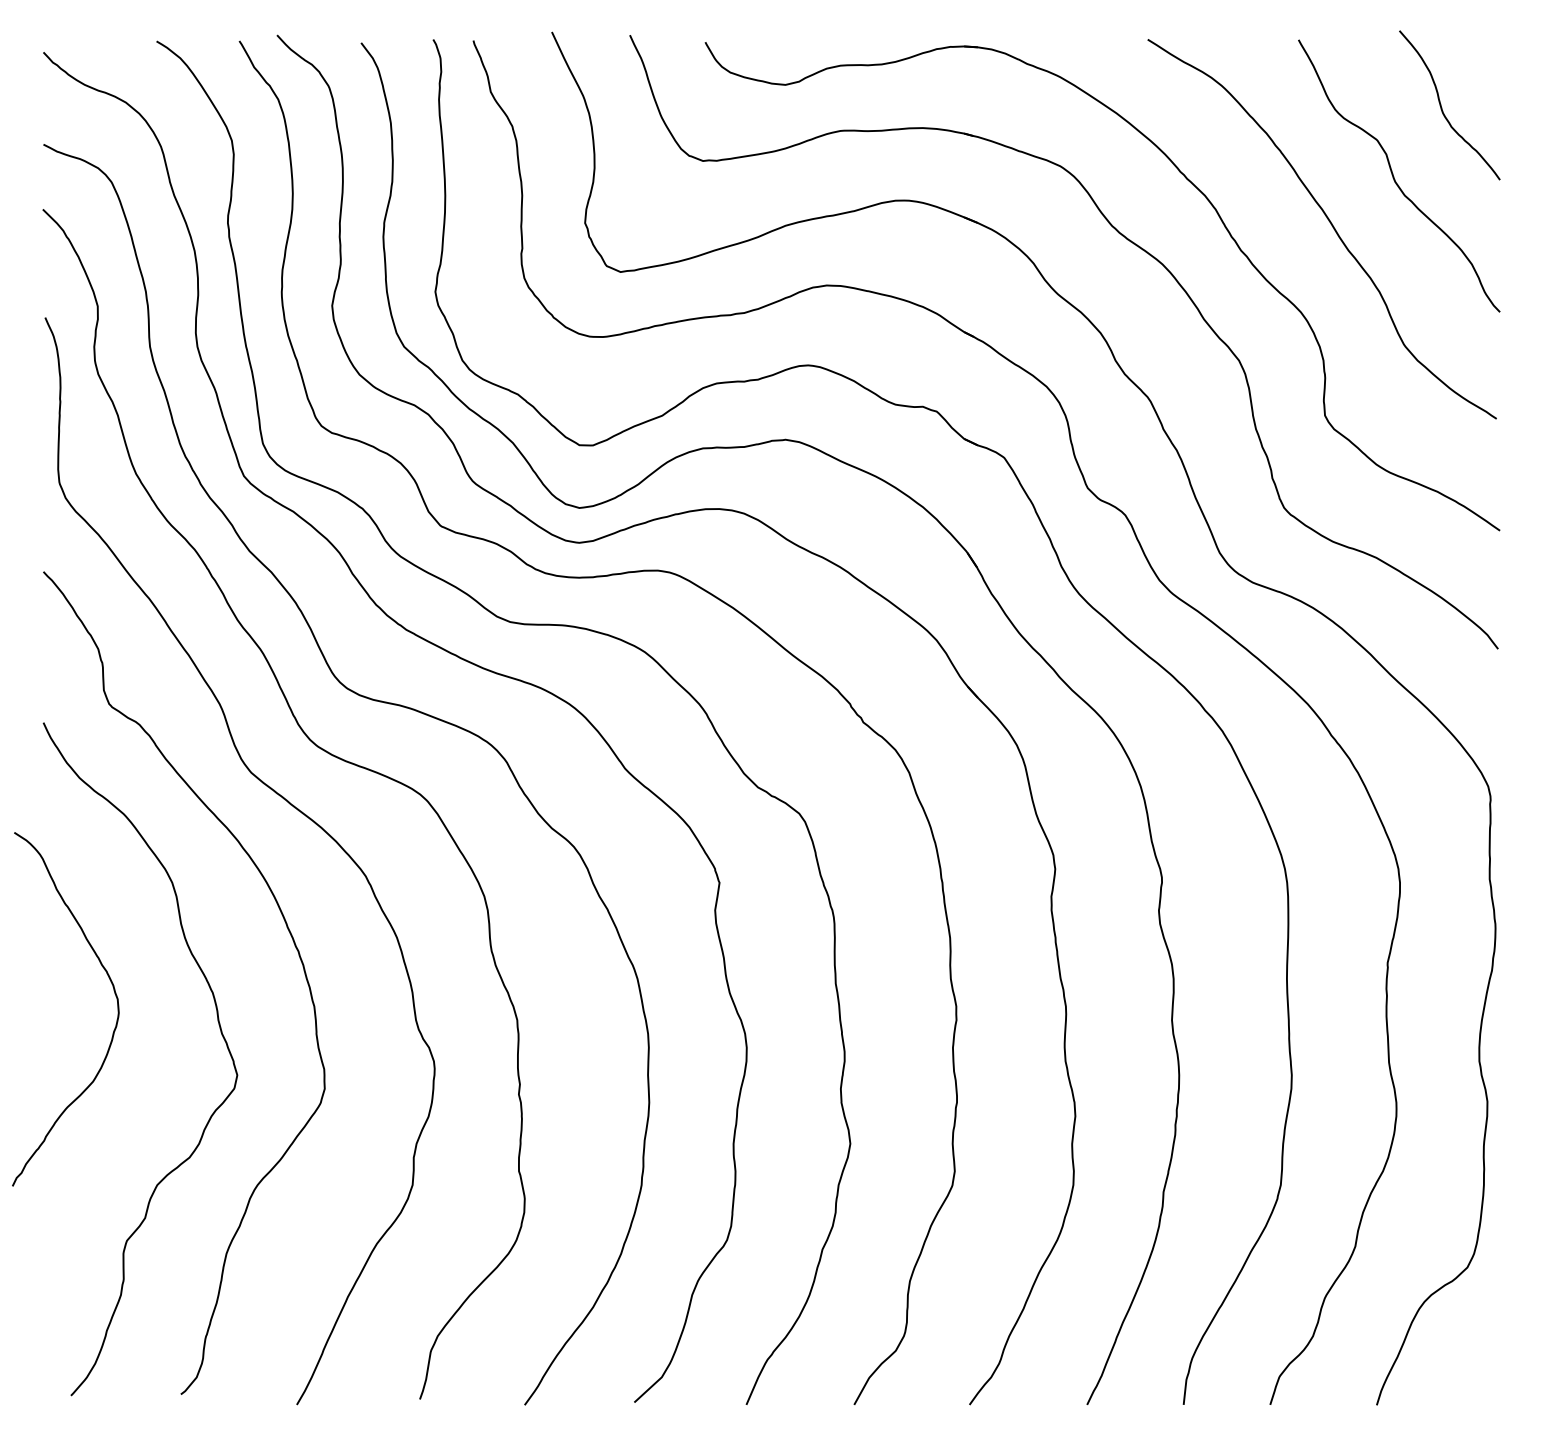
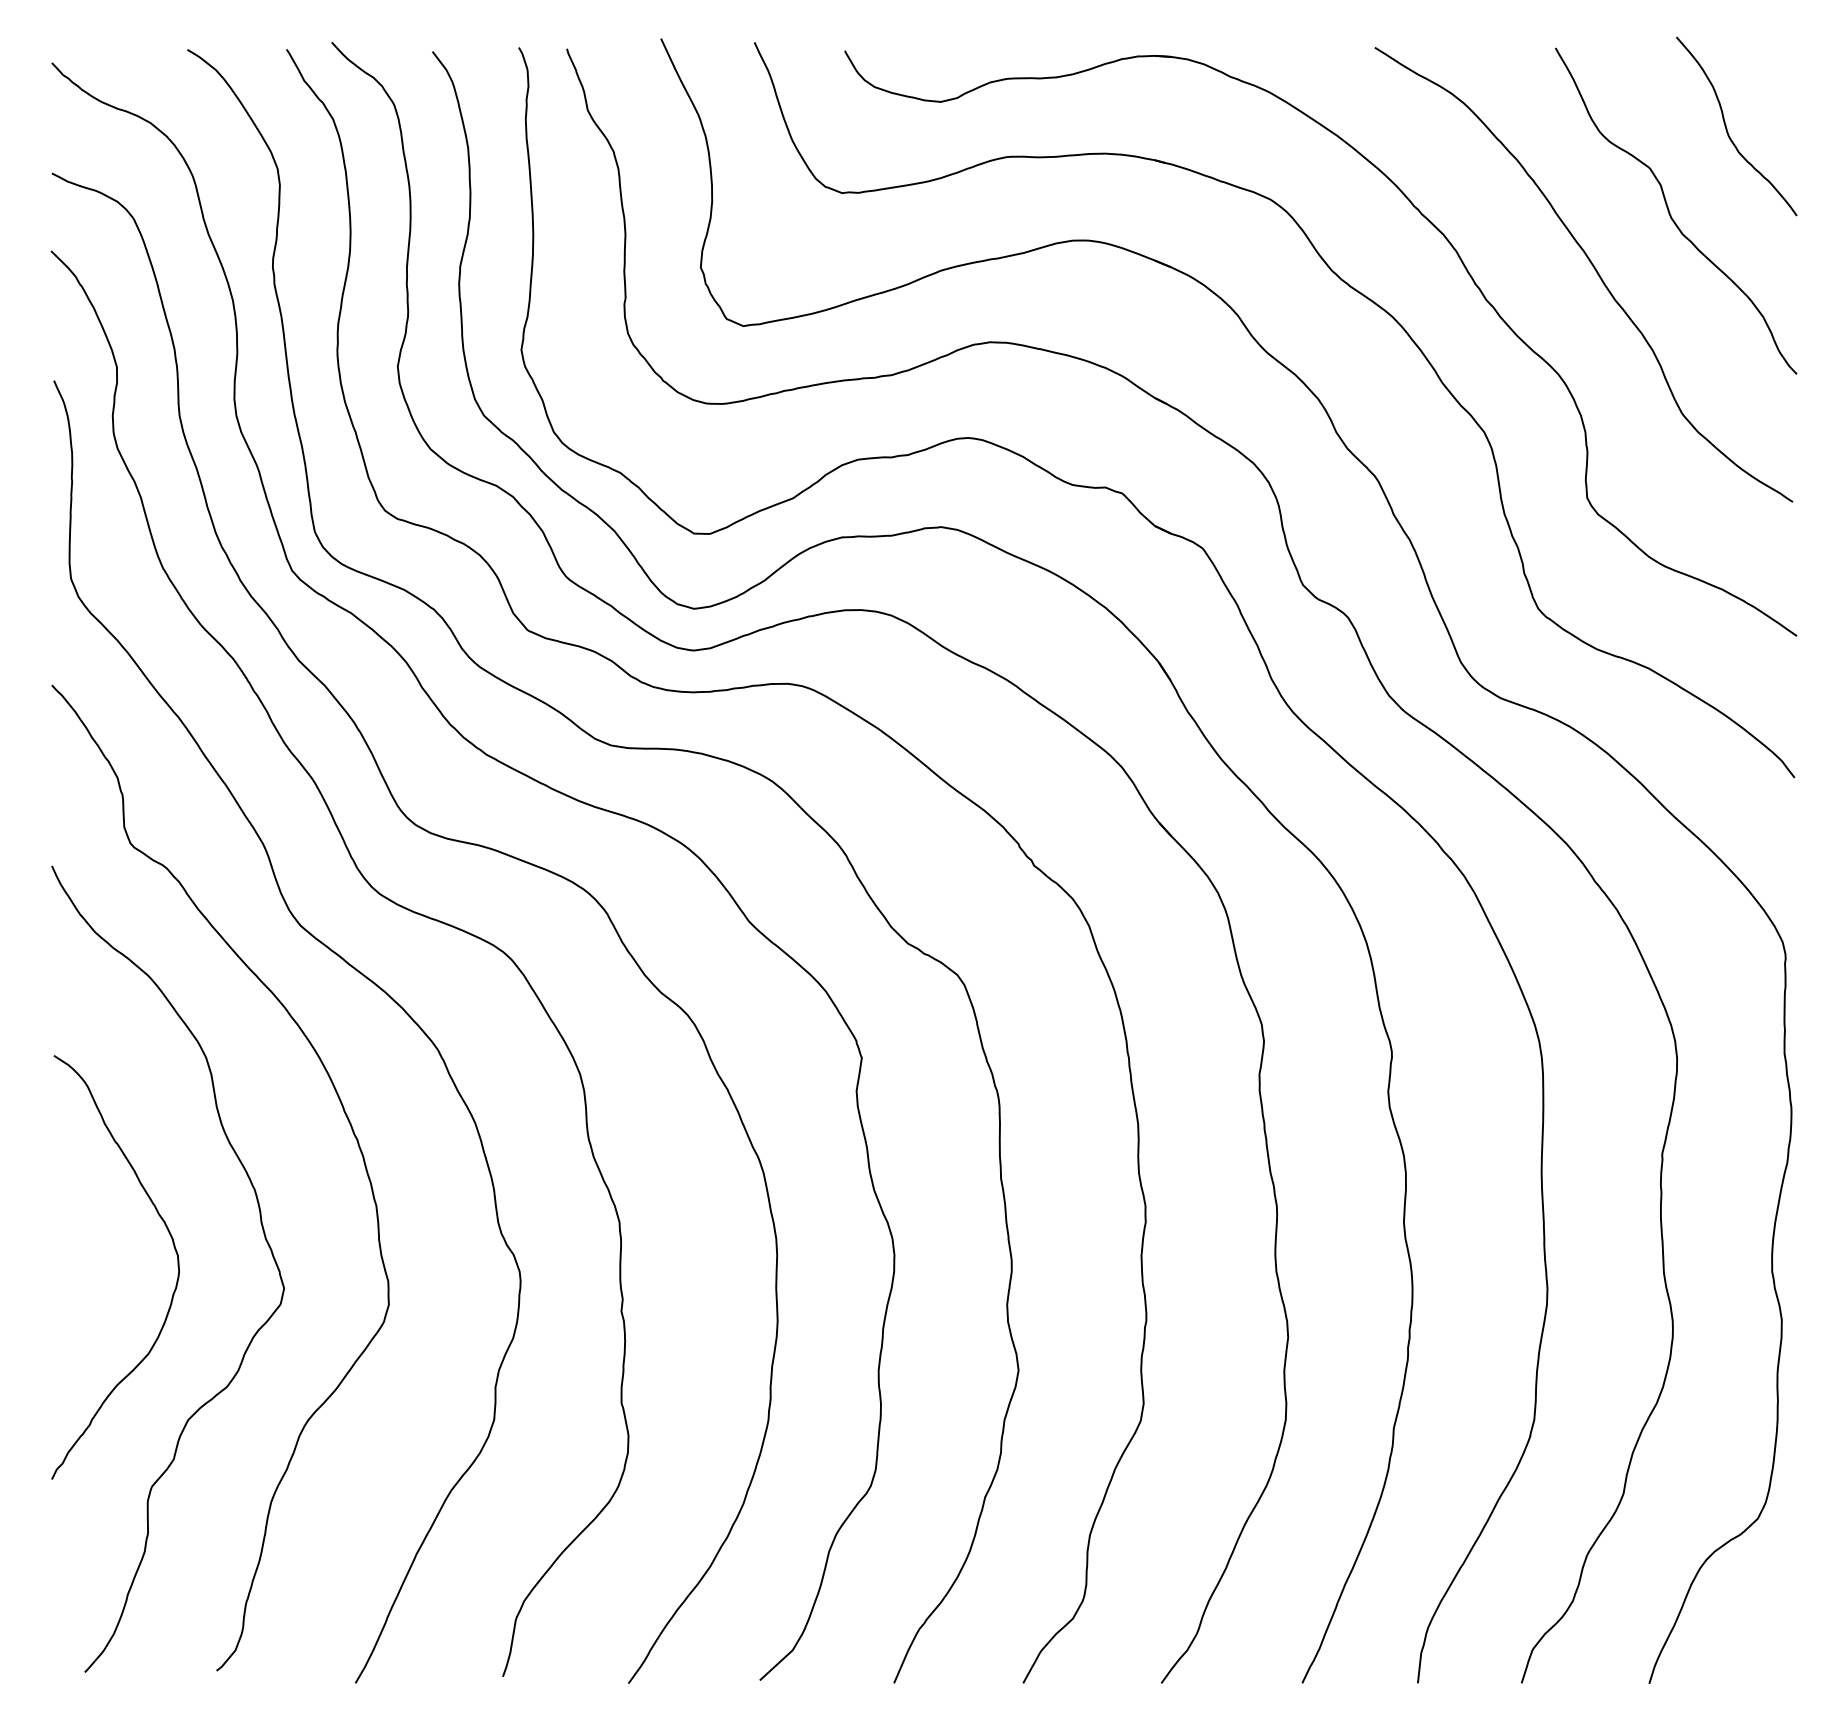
curve: (114, 991) -> (173, 1246), moved

